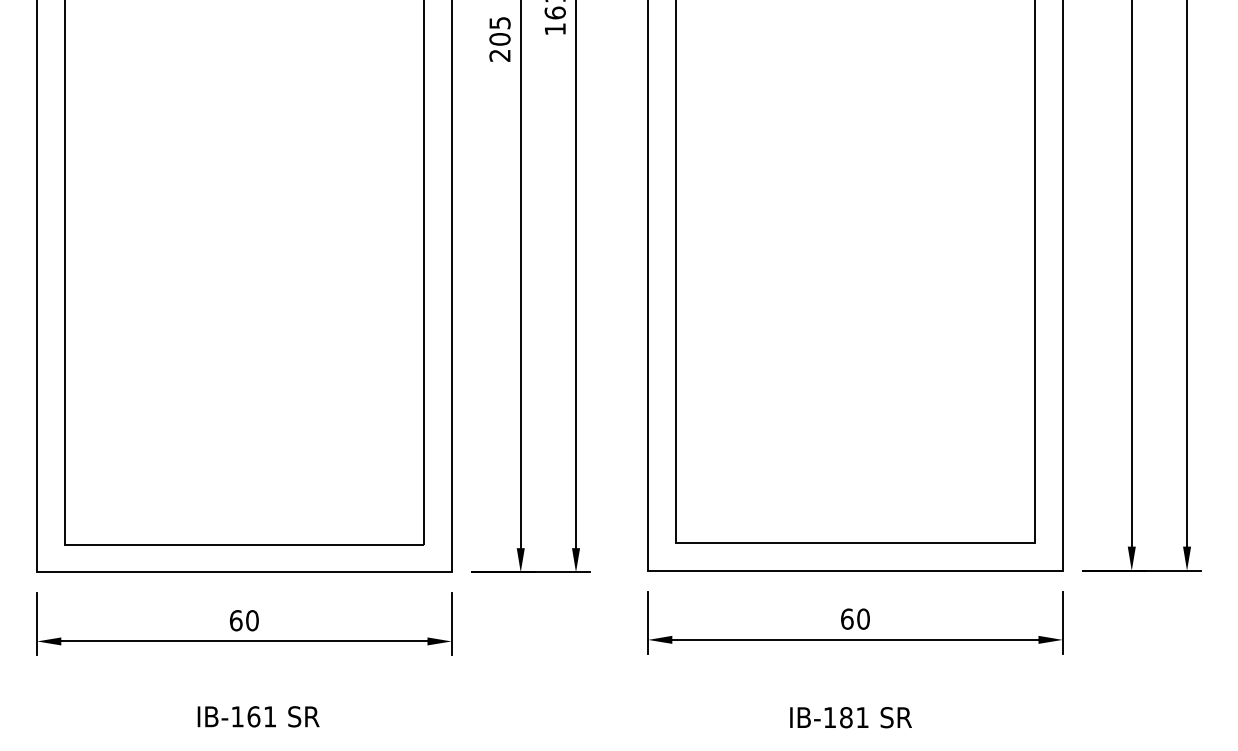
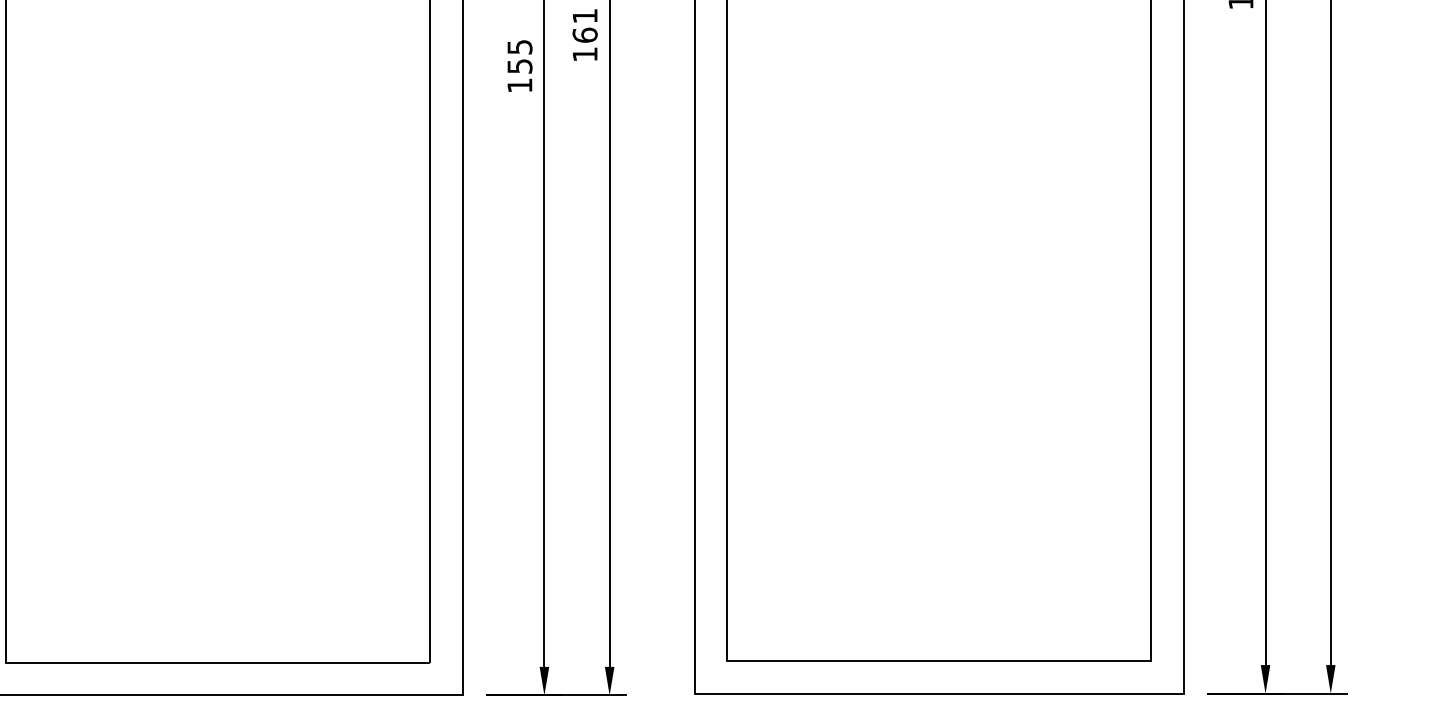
text: (499, 47) -> (519, 75), 205 -> 155

